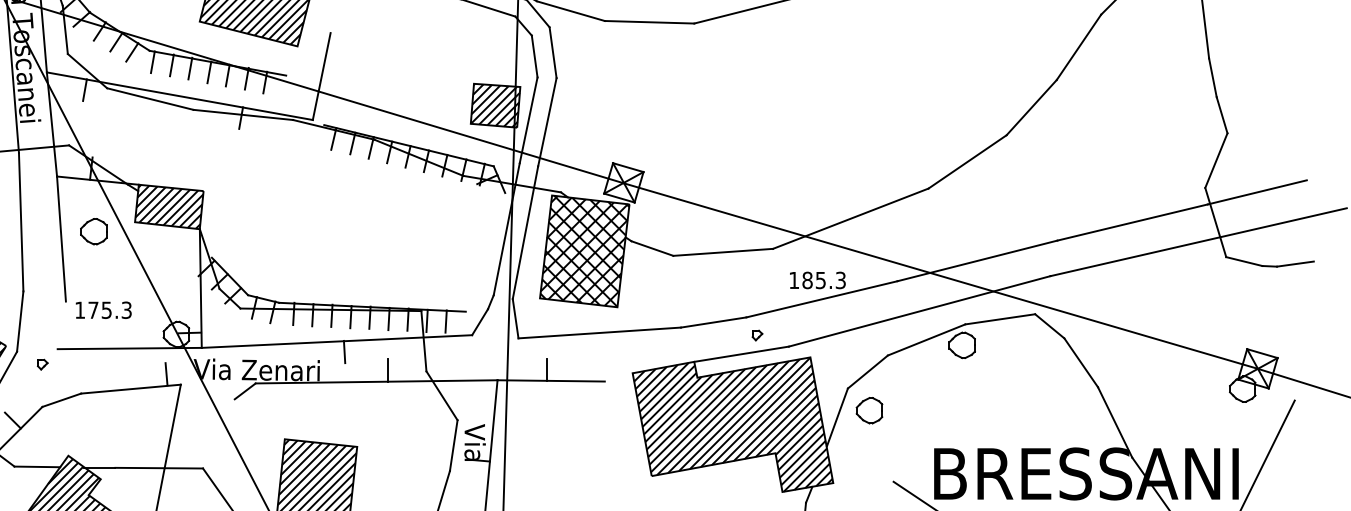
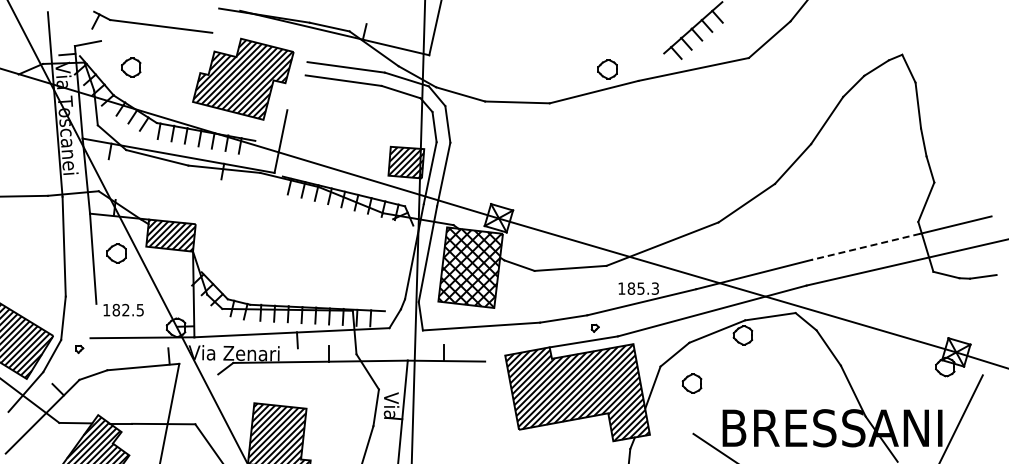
line: (1132, 222) -> (865, 246), solid -> dashed
text: (108, 309) -> (127, 309), 175.3 -> 182.5
part: (868, 410) -> (691, 383), moved

